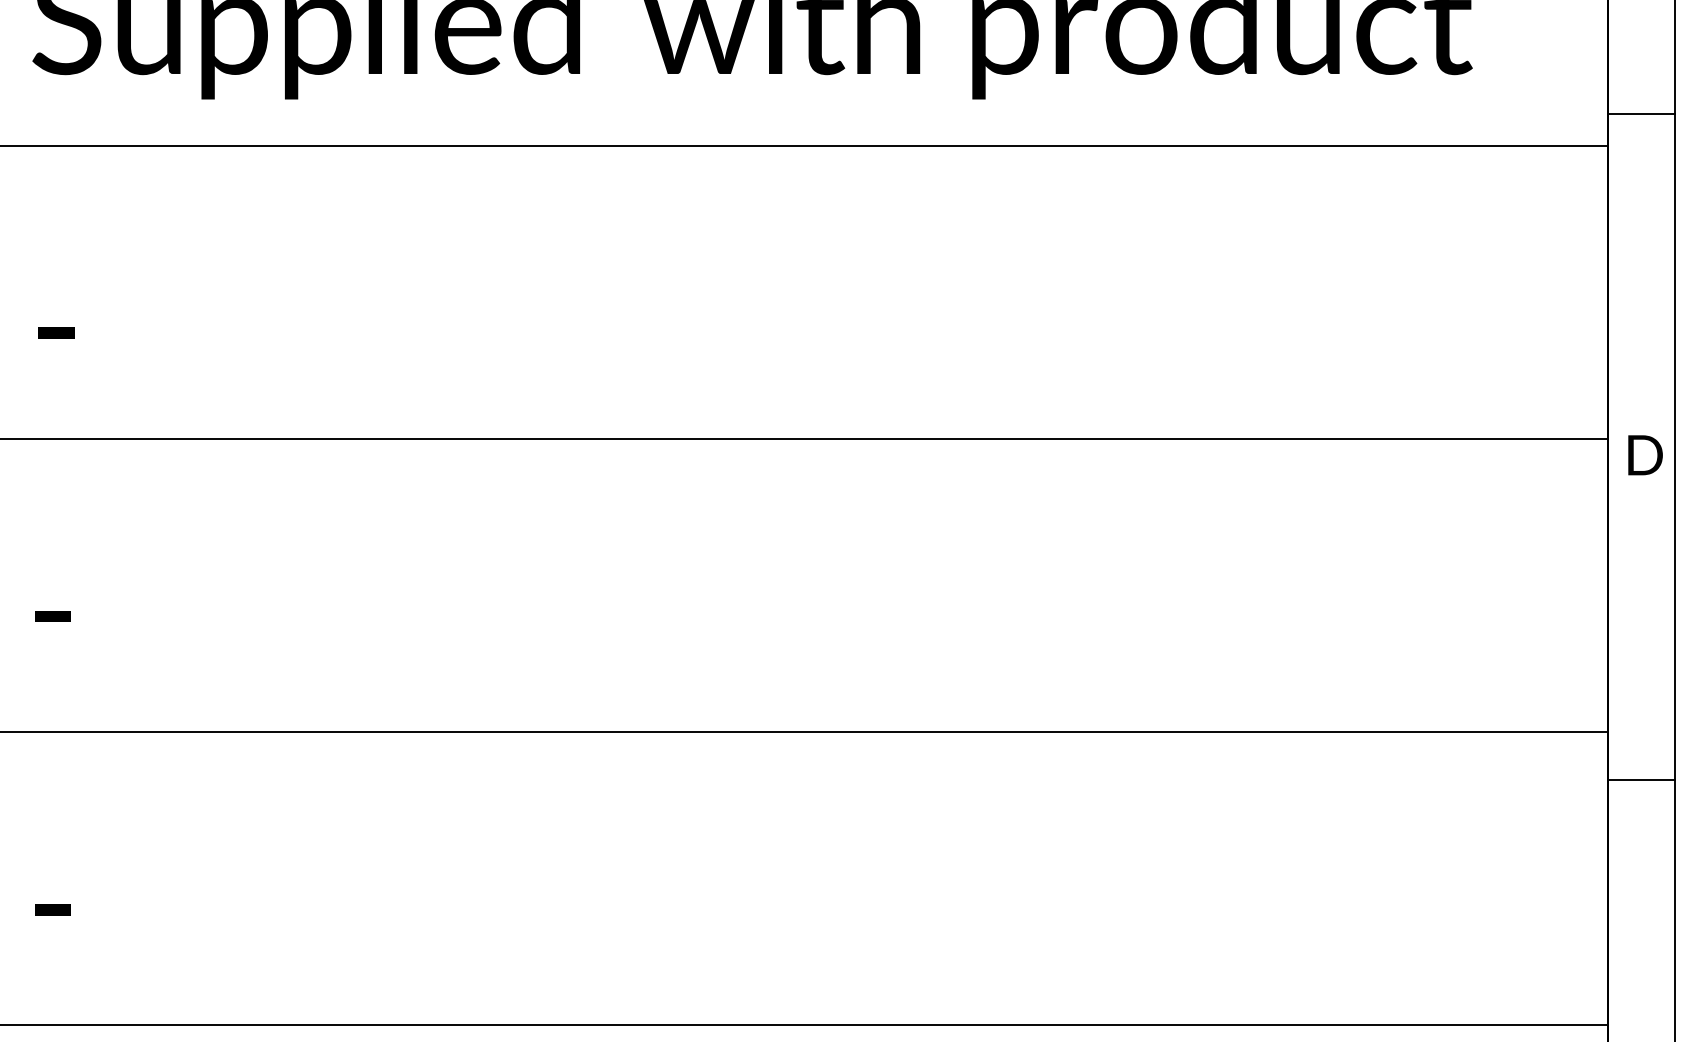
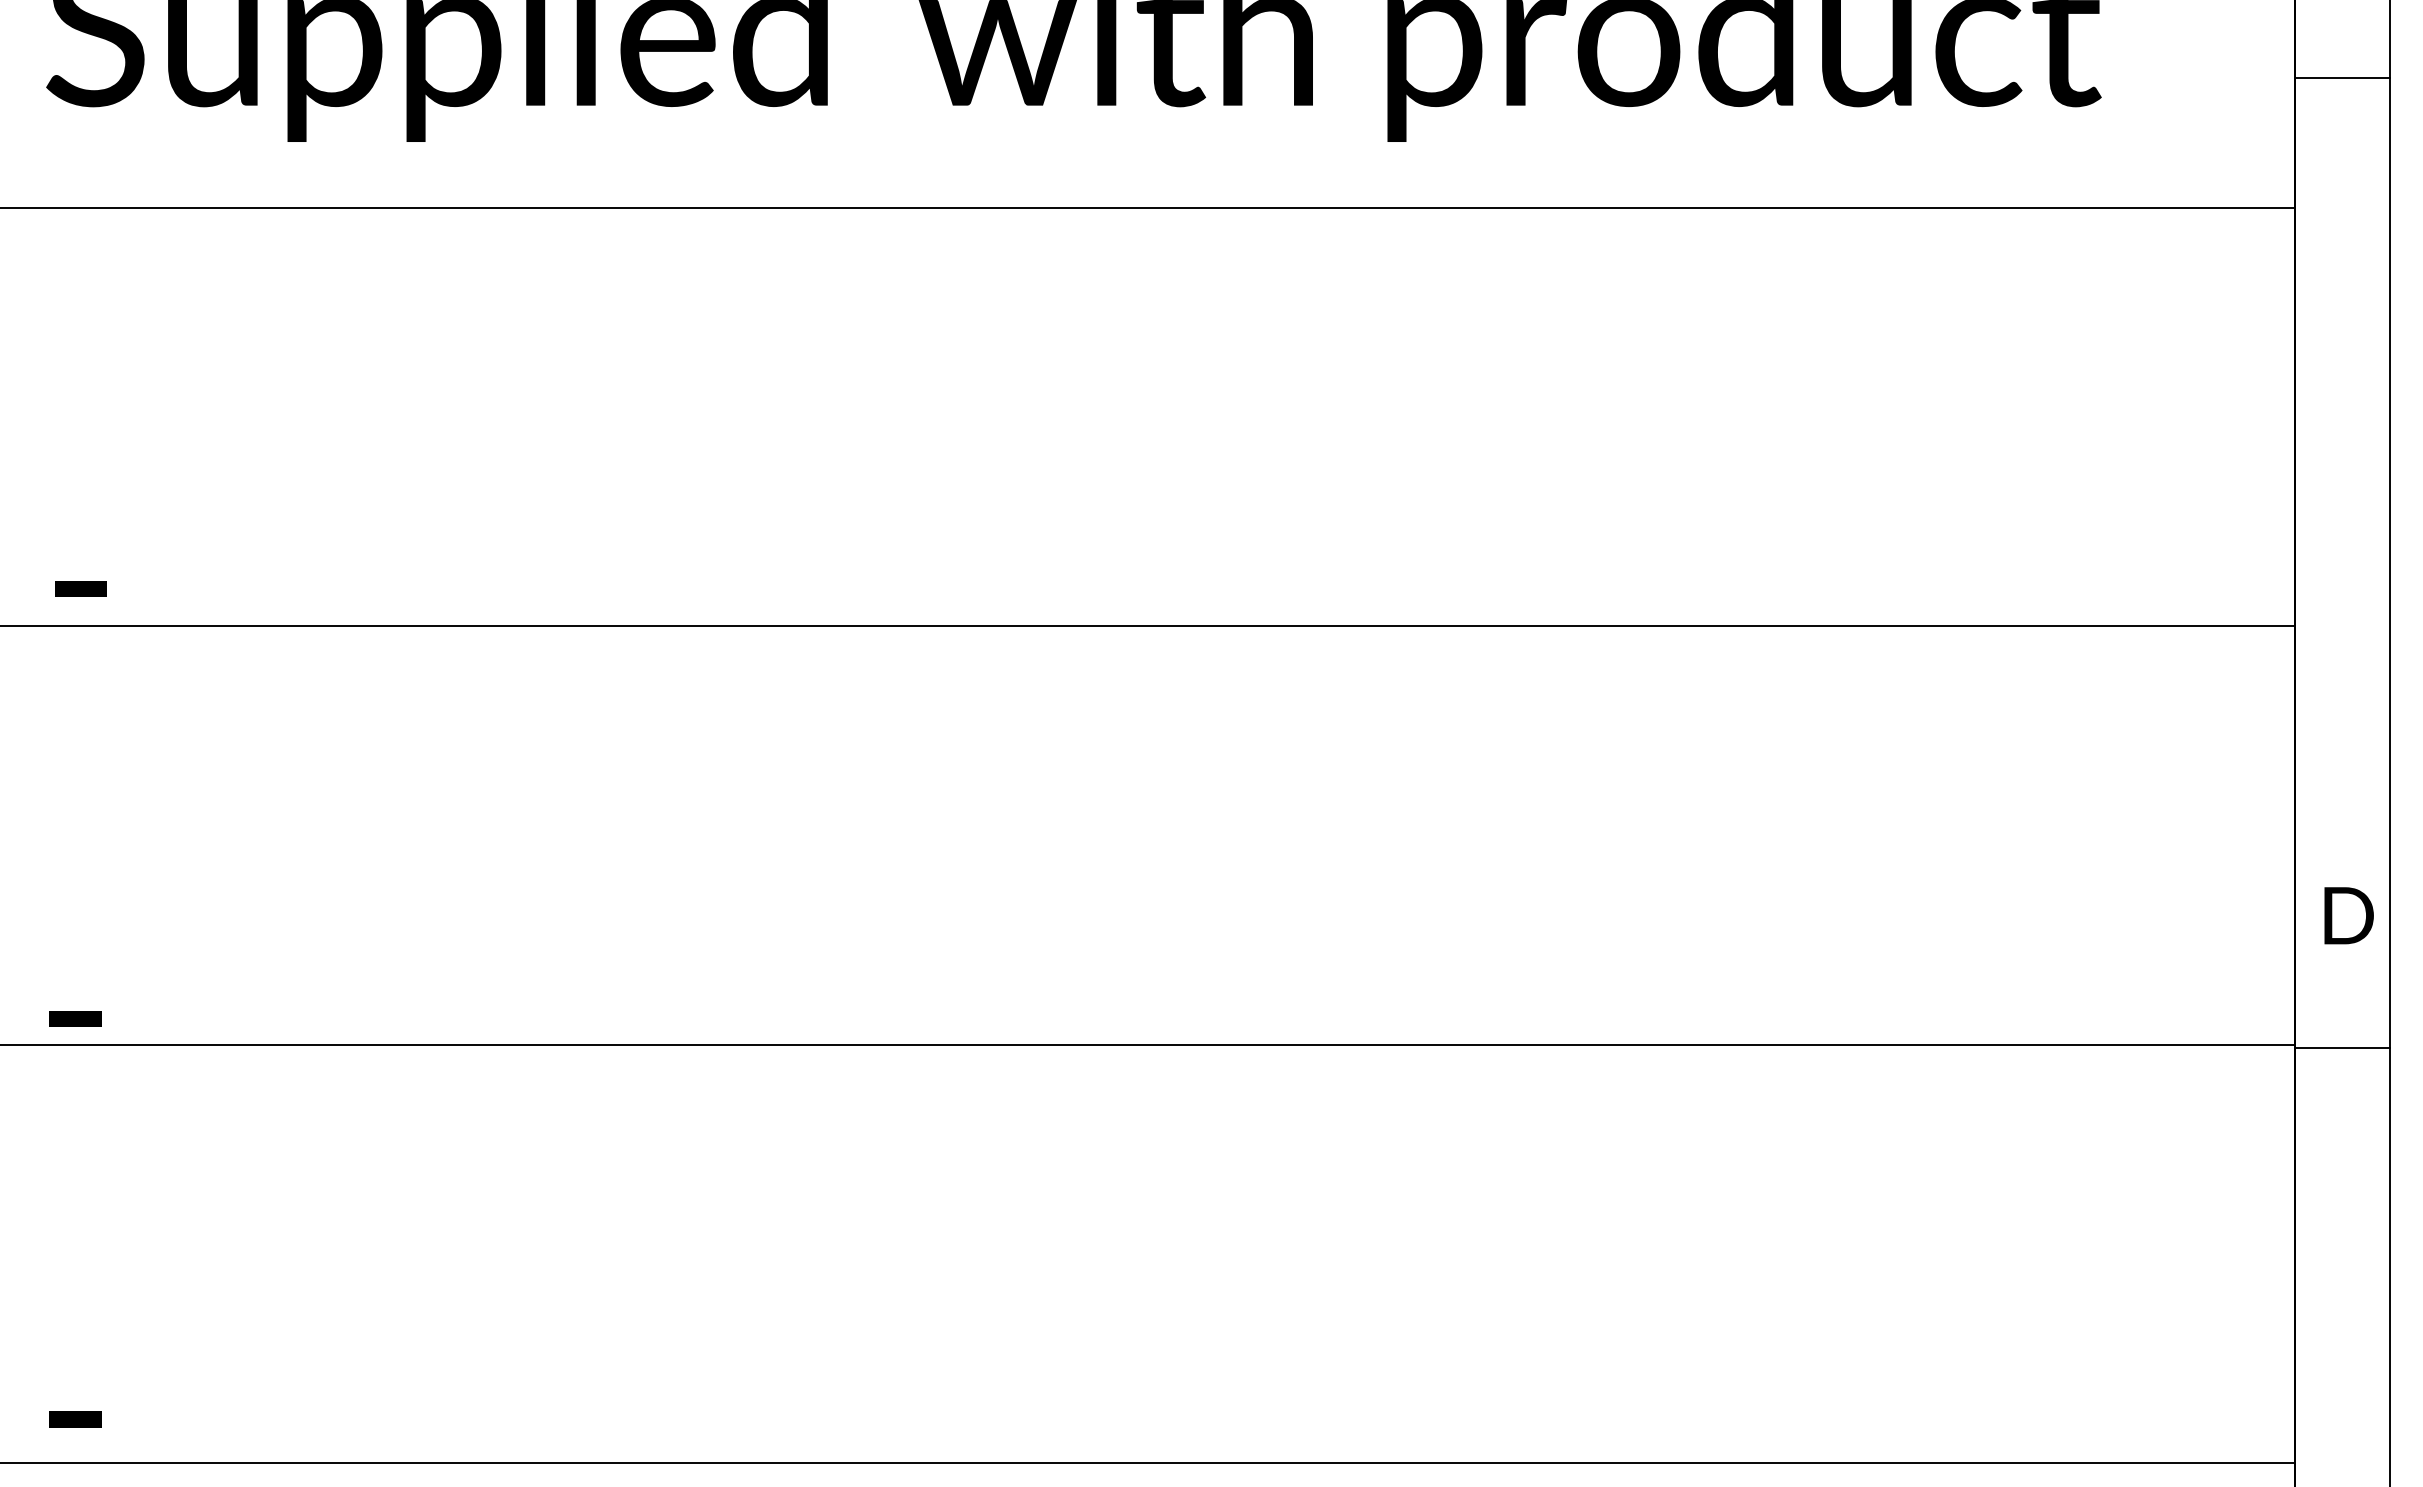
line: (1640, 113) -> (2341, 78), moved
text: (56, 332) -> (80, 588), moved
text: (1645, 455) -> (2348, 915), moved
text: (52, 615) -> (75, 1018), moved
line: (1640, 780) -> (2341, 1048), moved
text: (52, 909) -> (75, 1419), moved

